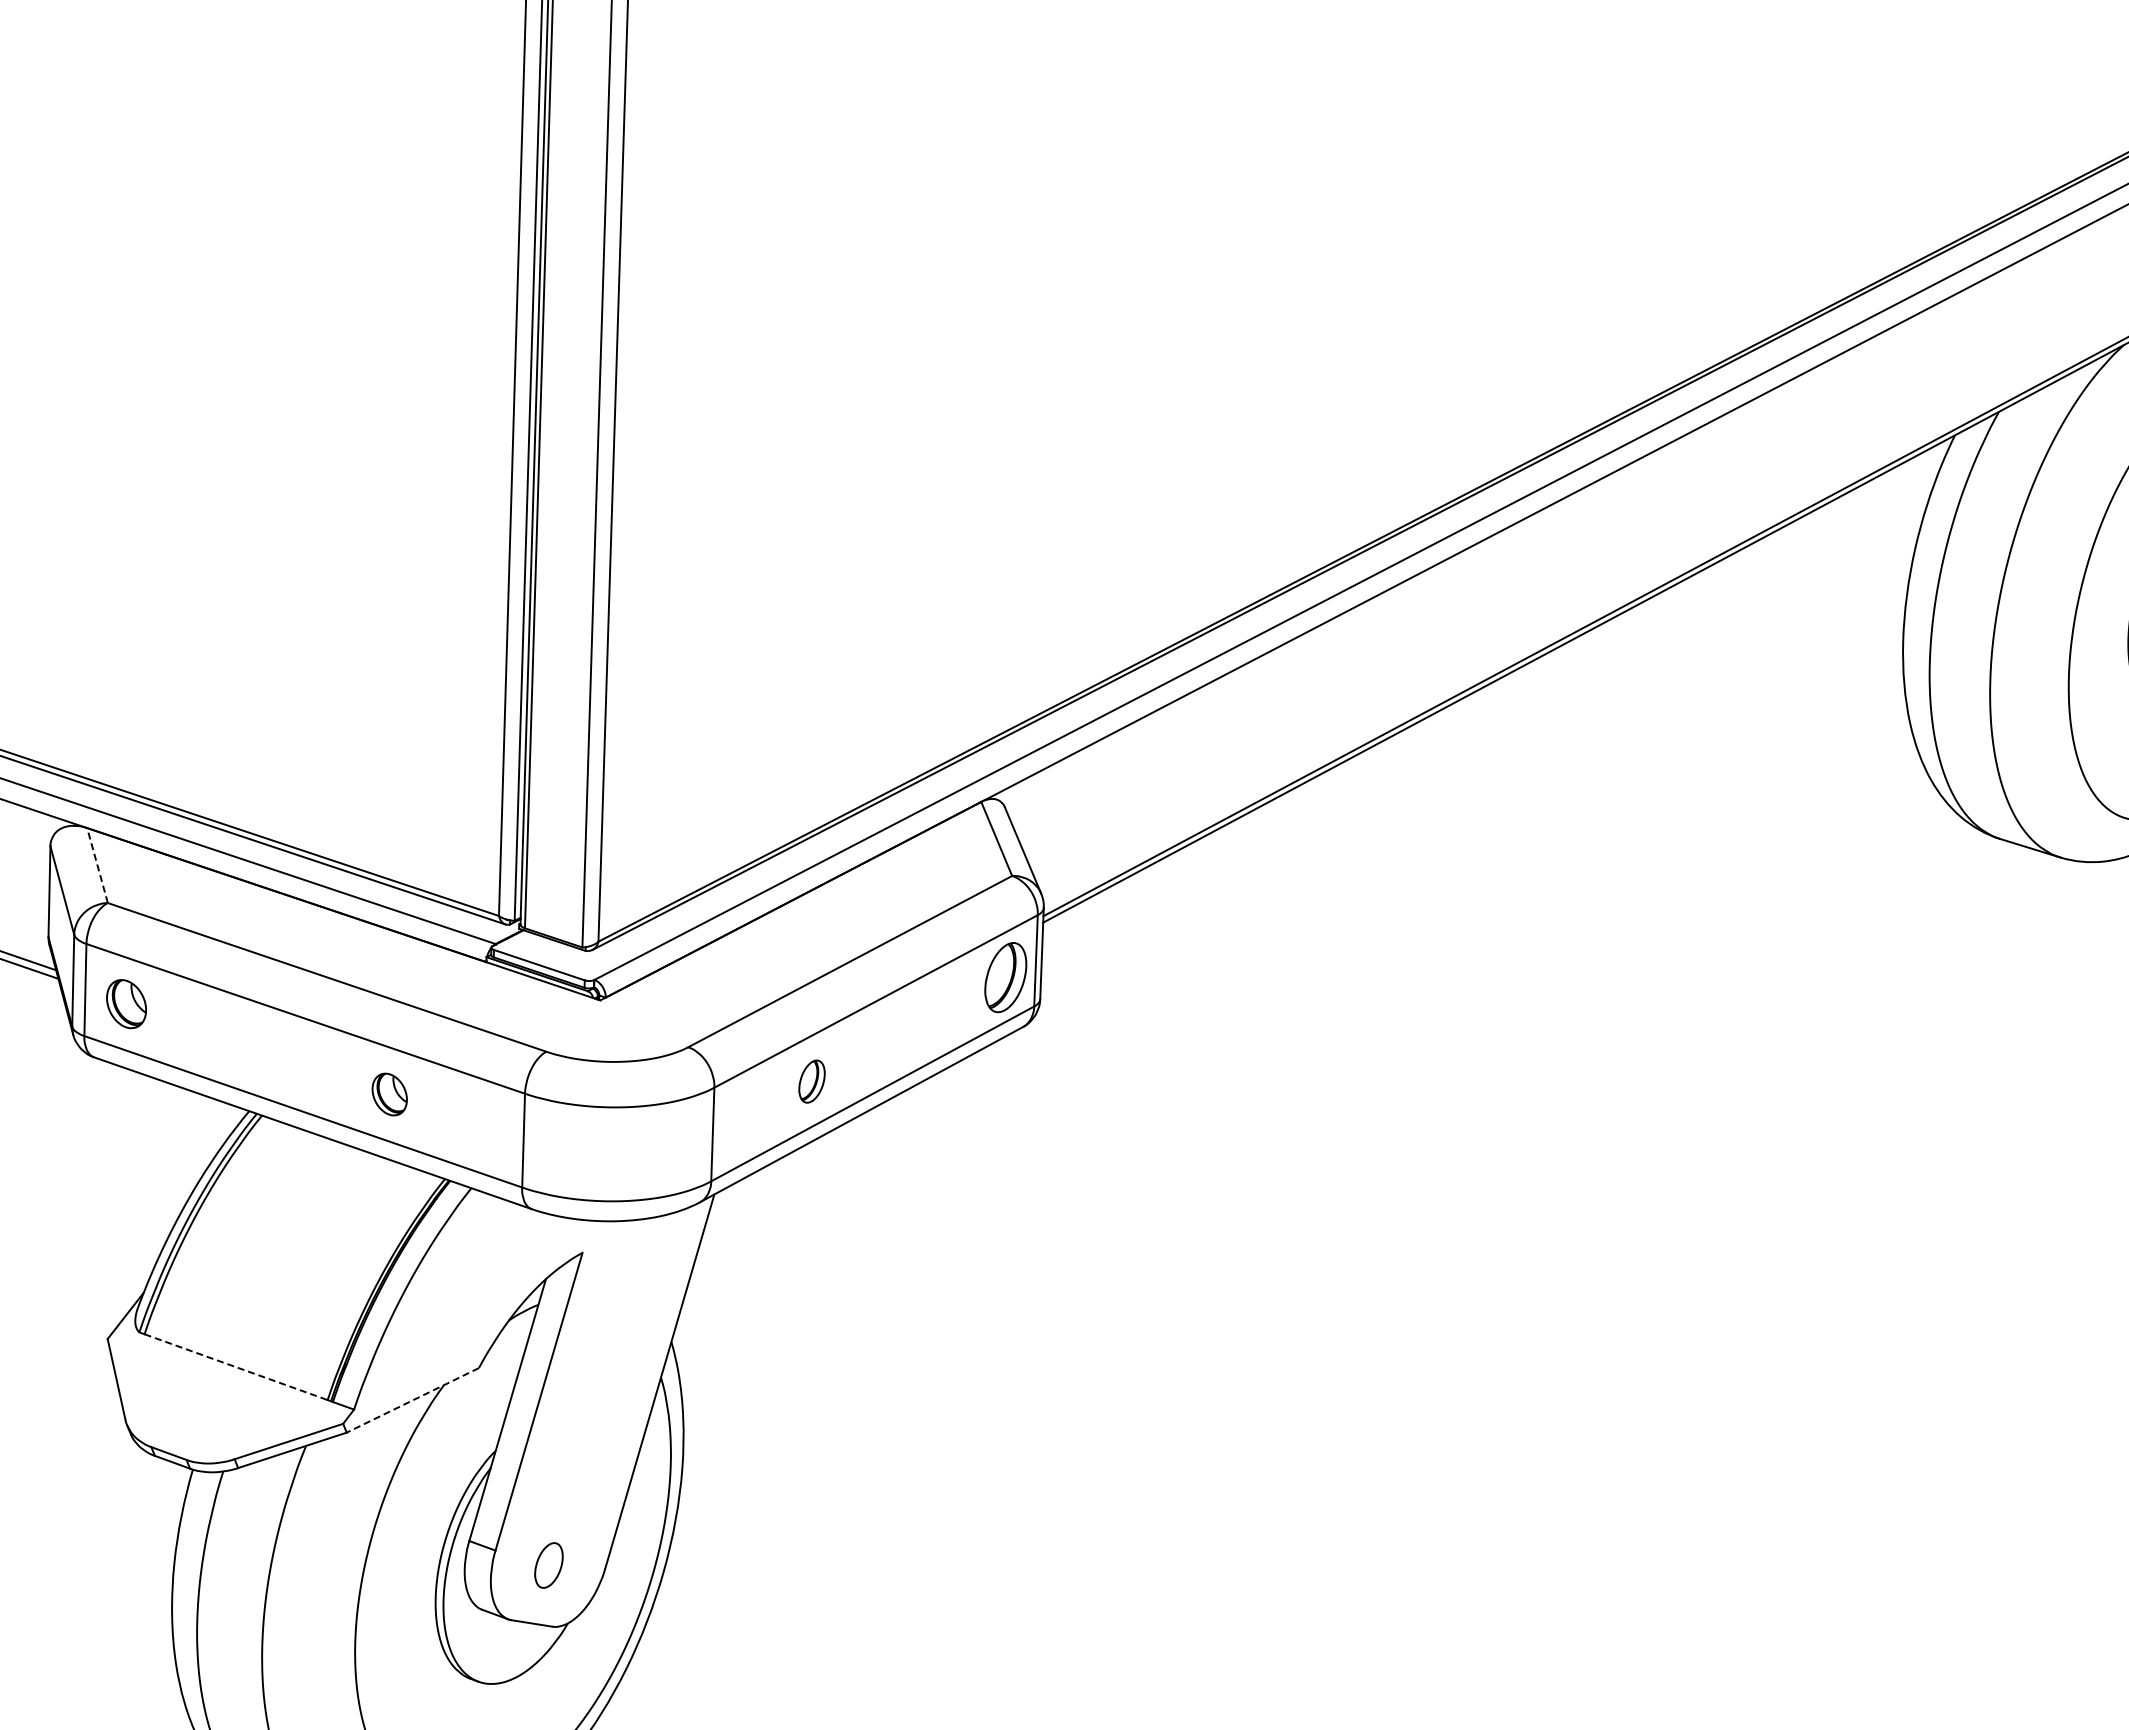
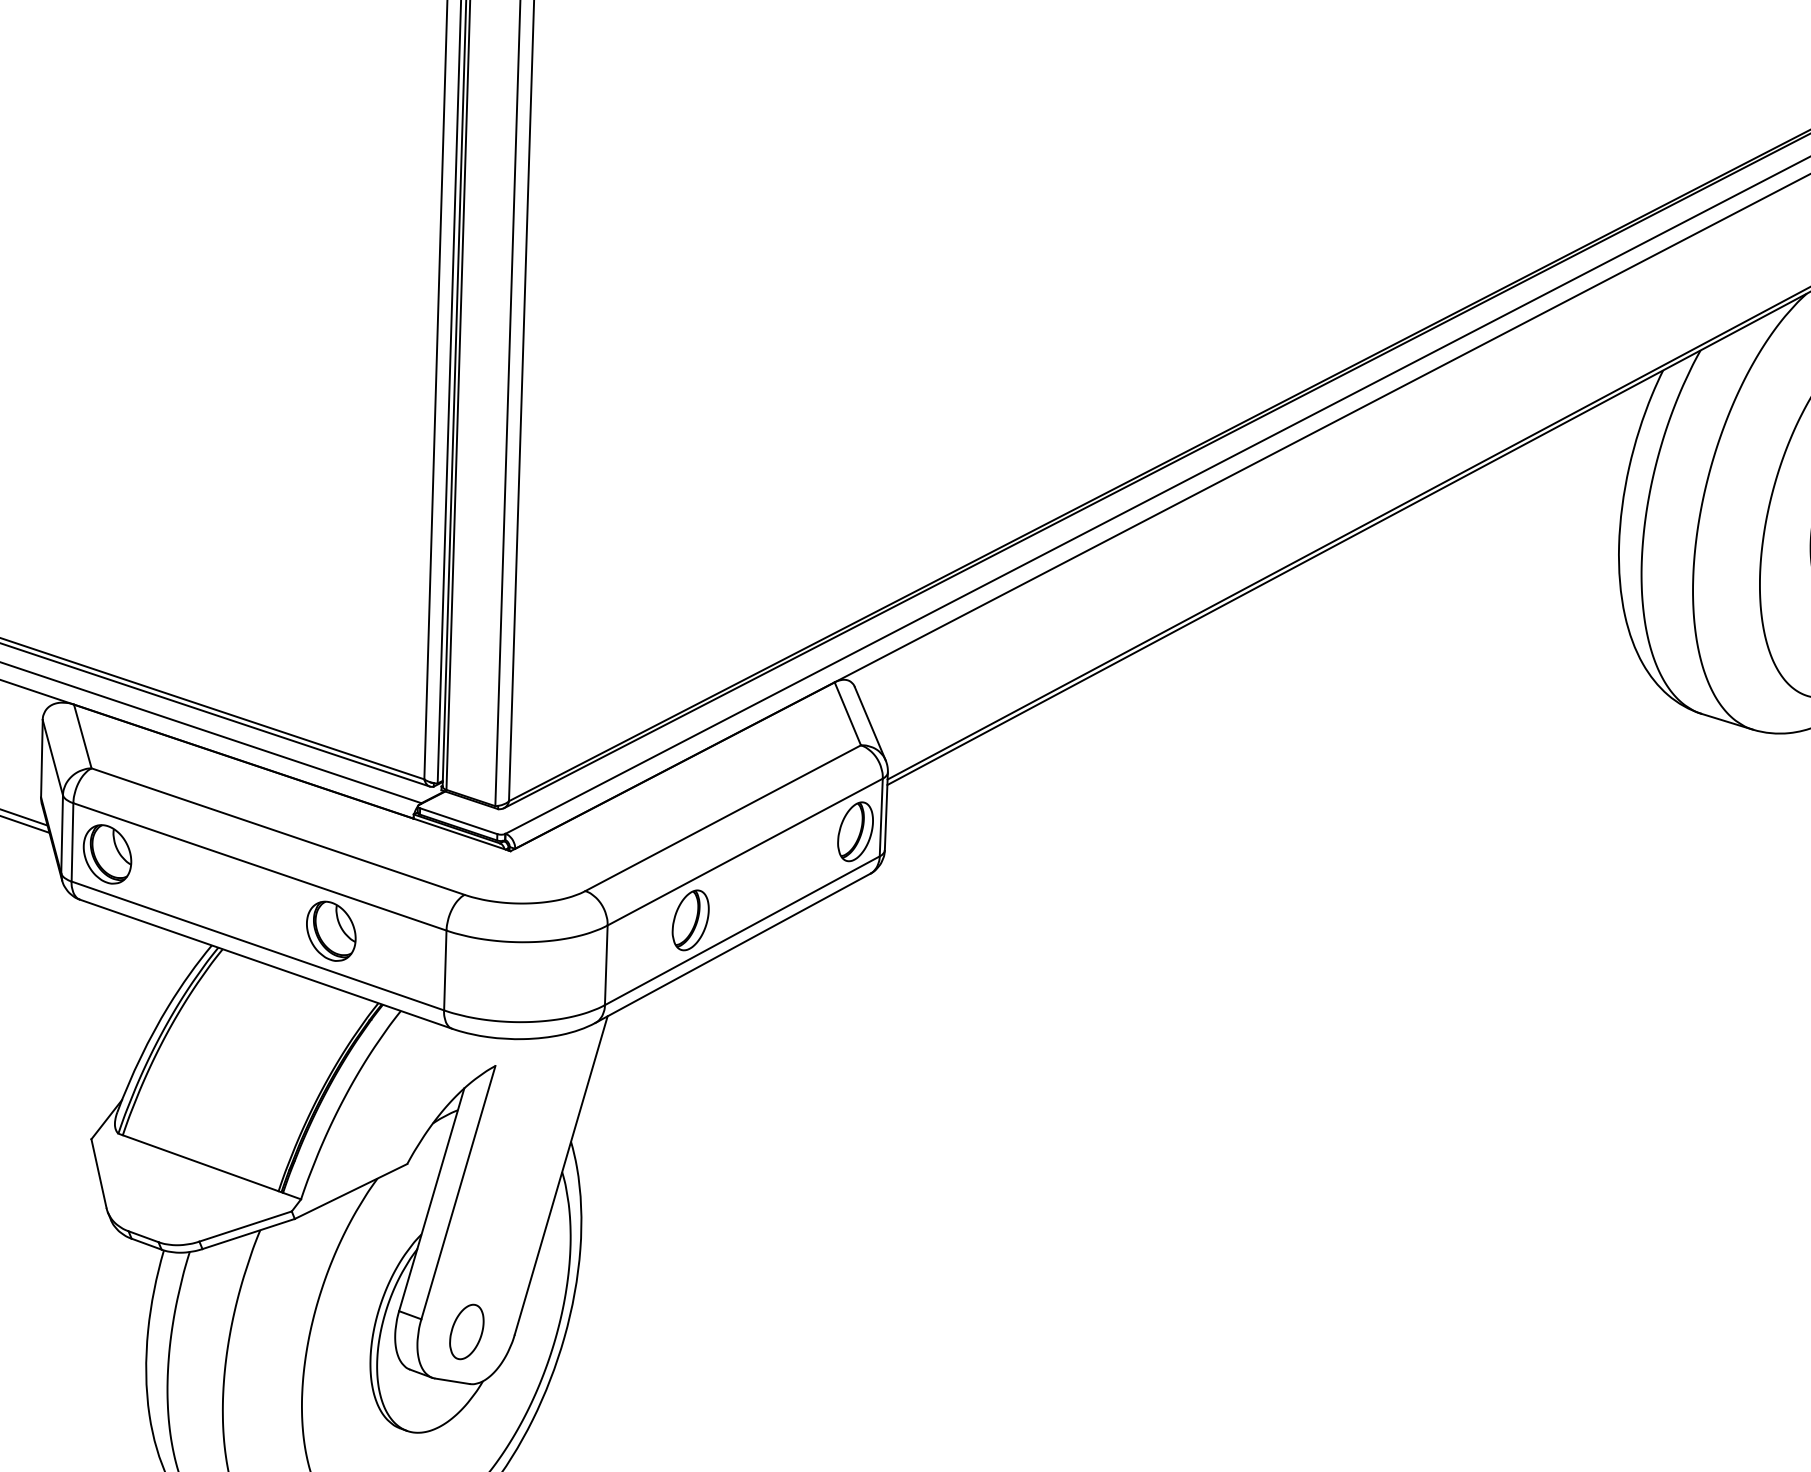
line: (97, 865) -> (82, 736), dashed -> solid
part: (126, 1003) -> (107, 853), size x1.43
part: (811, 1081) -> (690, 920), size x1.67
part: (389, 1094) -> (331, 931), size x1.67
line: (236, 1367) -> (201, 1163), dashed -> solid
line: (412, 1400) -> (350, 1191), dashed -> solid
part: (548, 1565) -> (466, 1331), size x1.43

